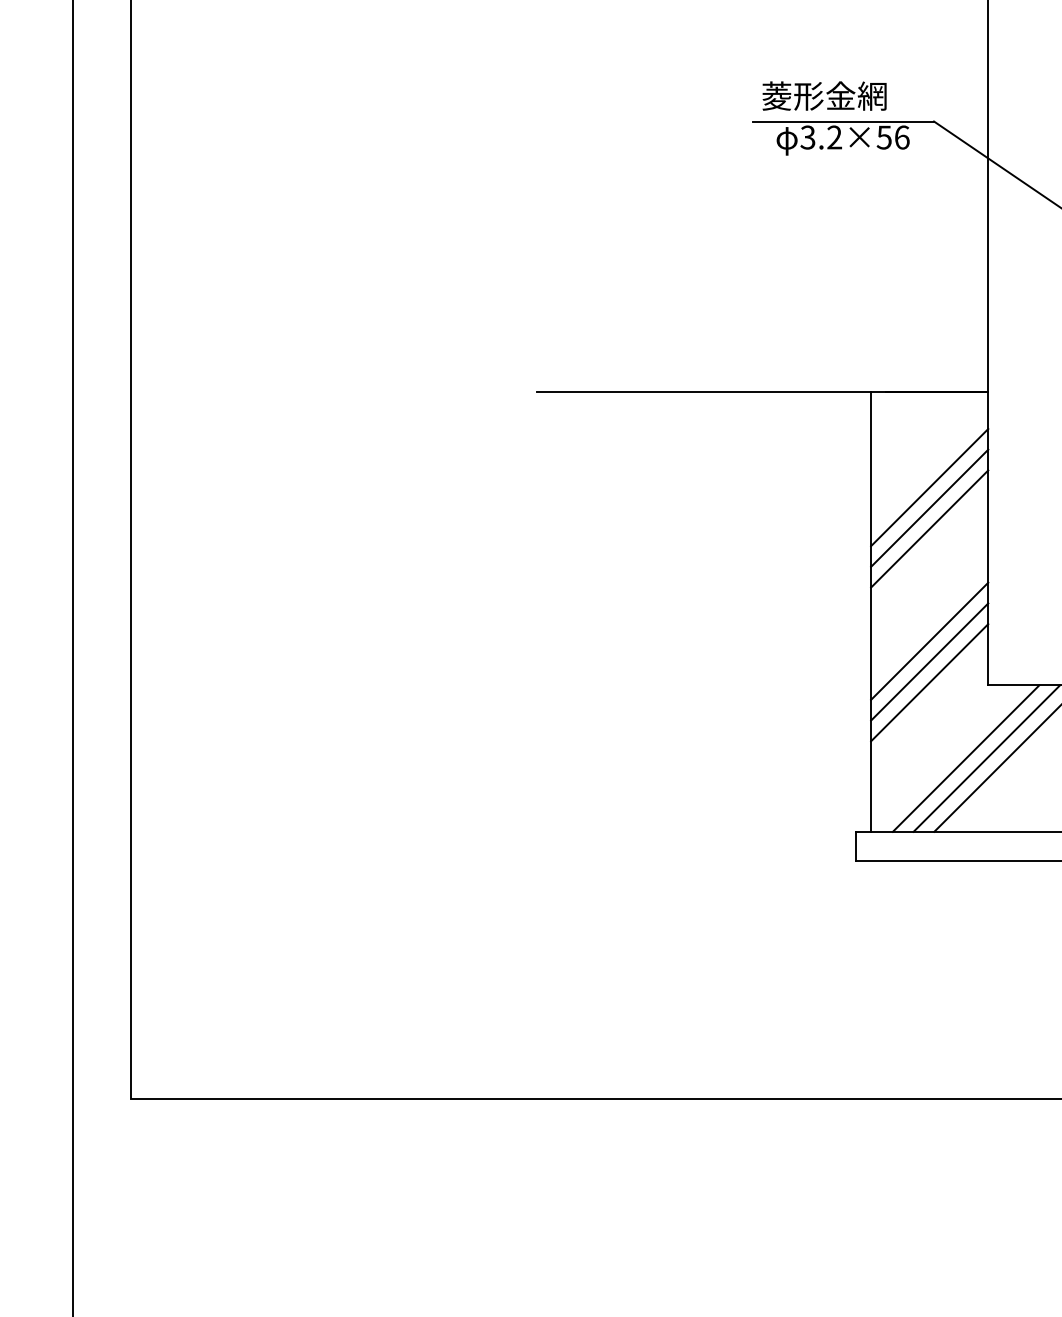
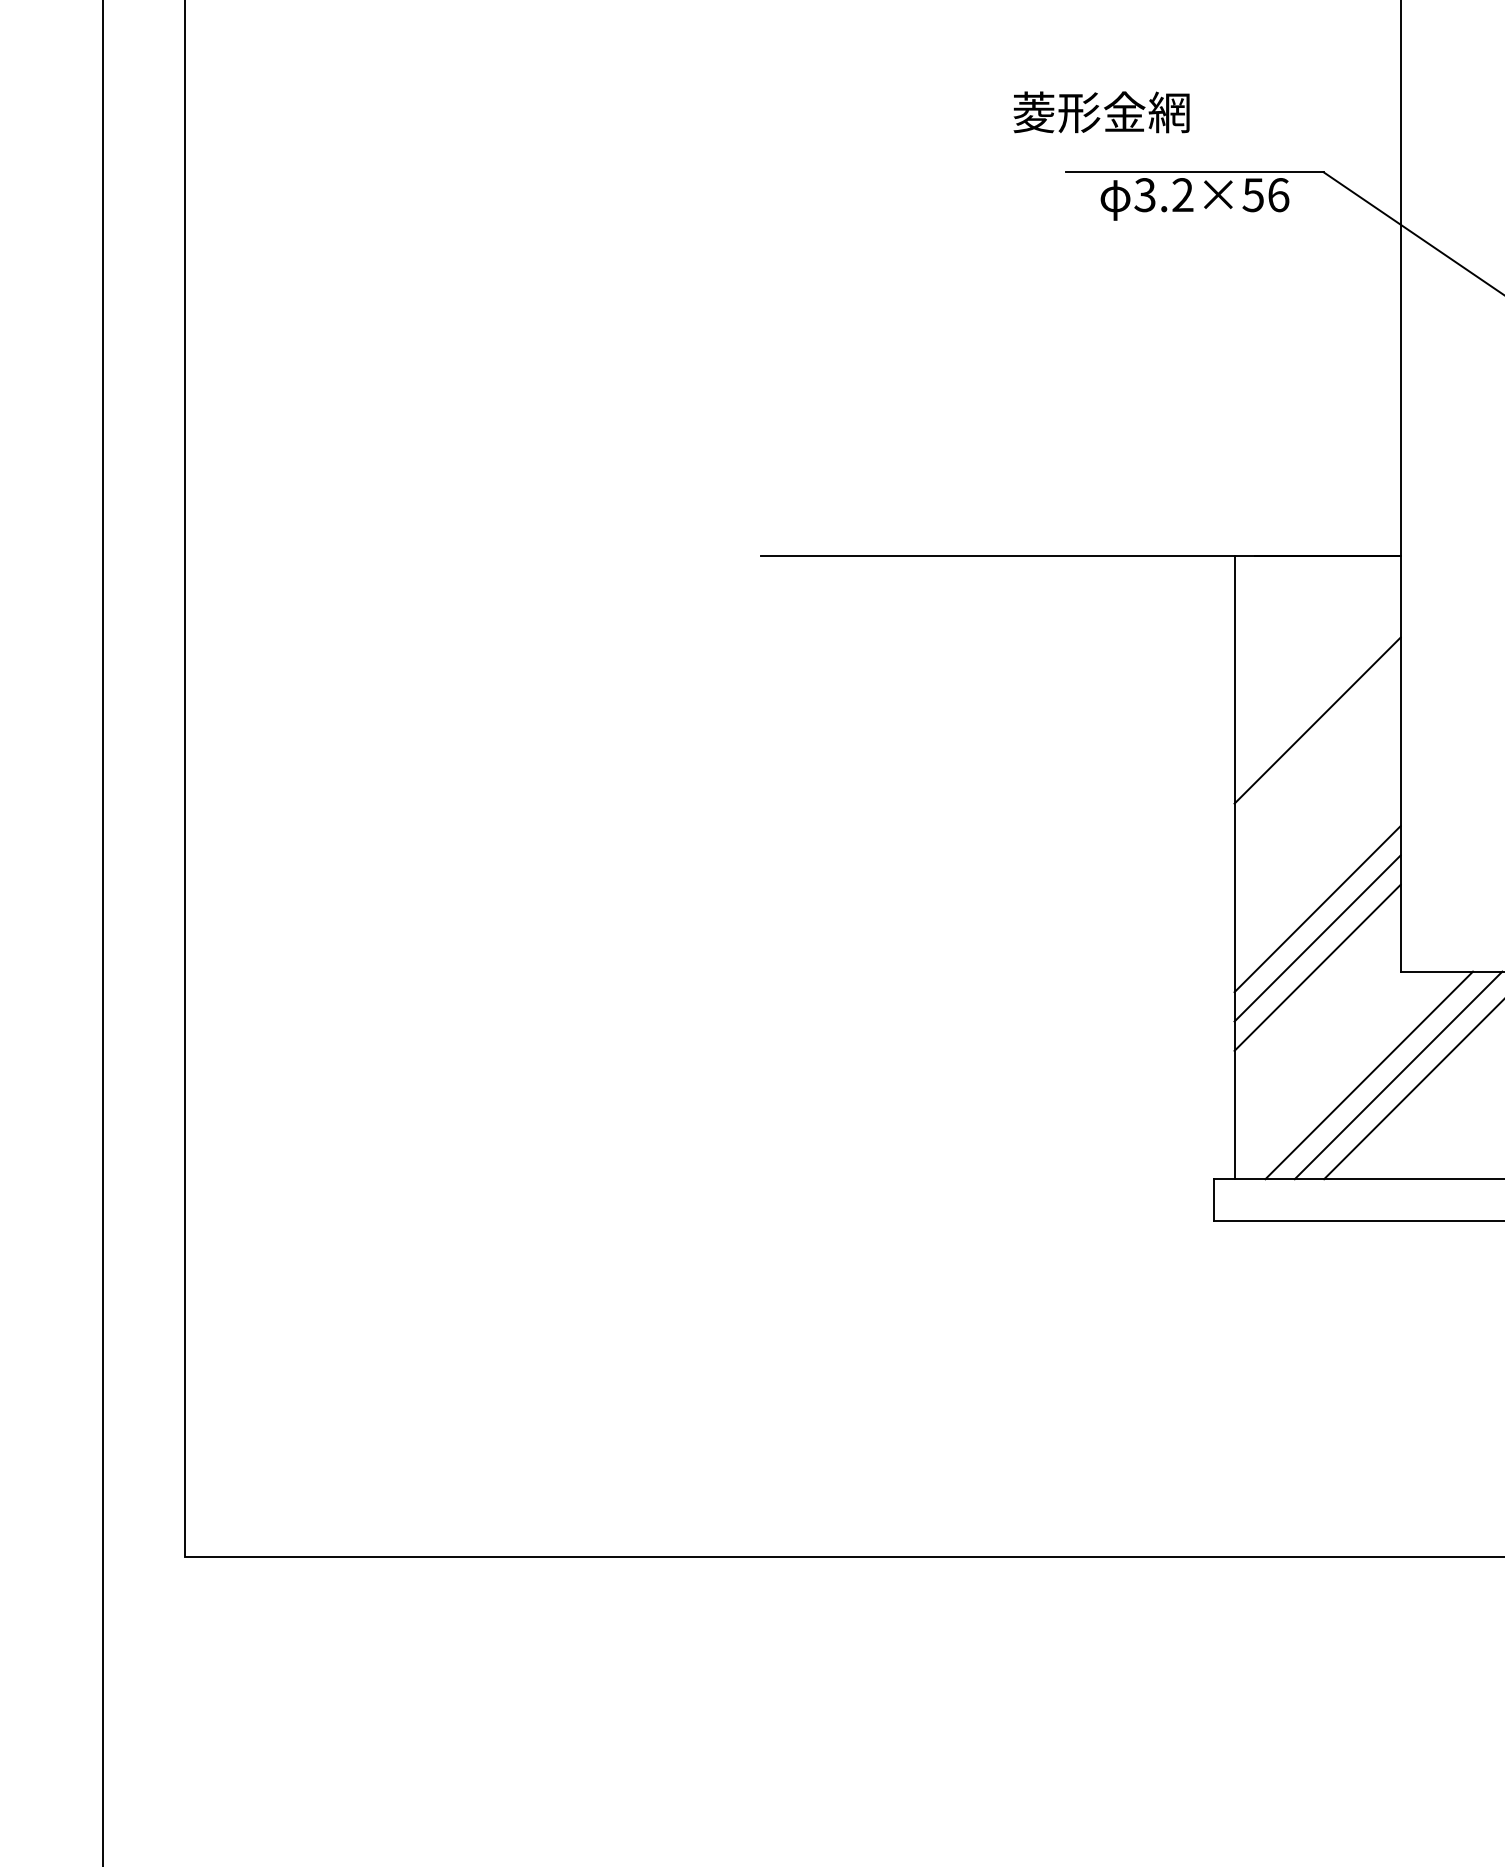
text: (824, 96) -> (1101, 112), moved
line: (929, 487) -> (1317, 691), removed
line: (929, 528) -> (1317, 749), removed

